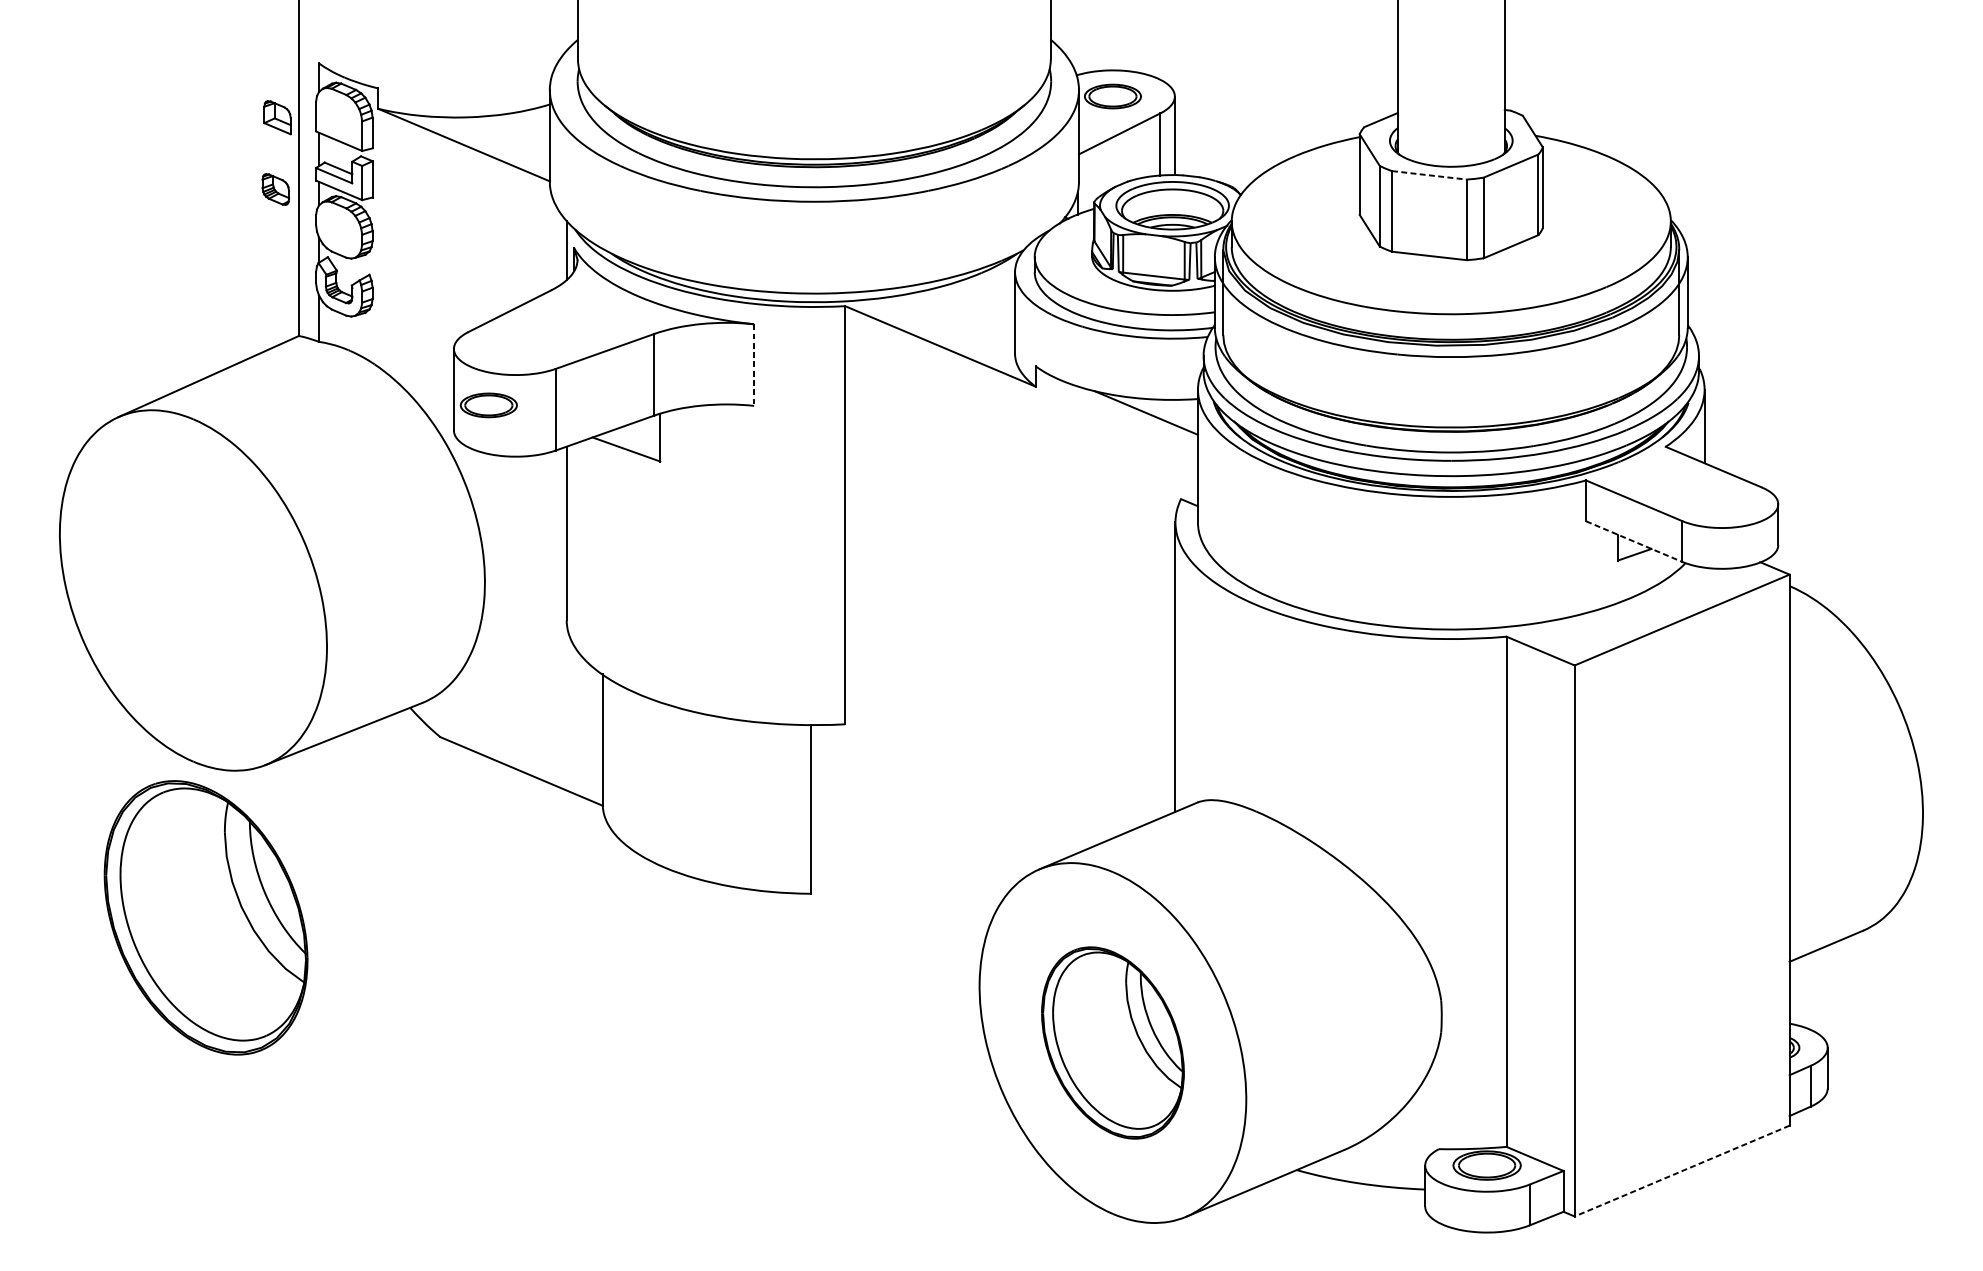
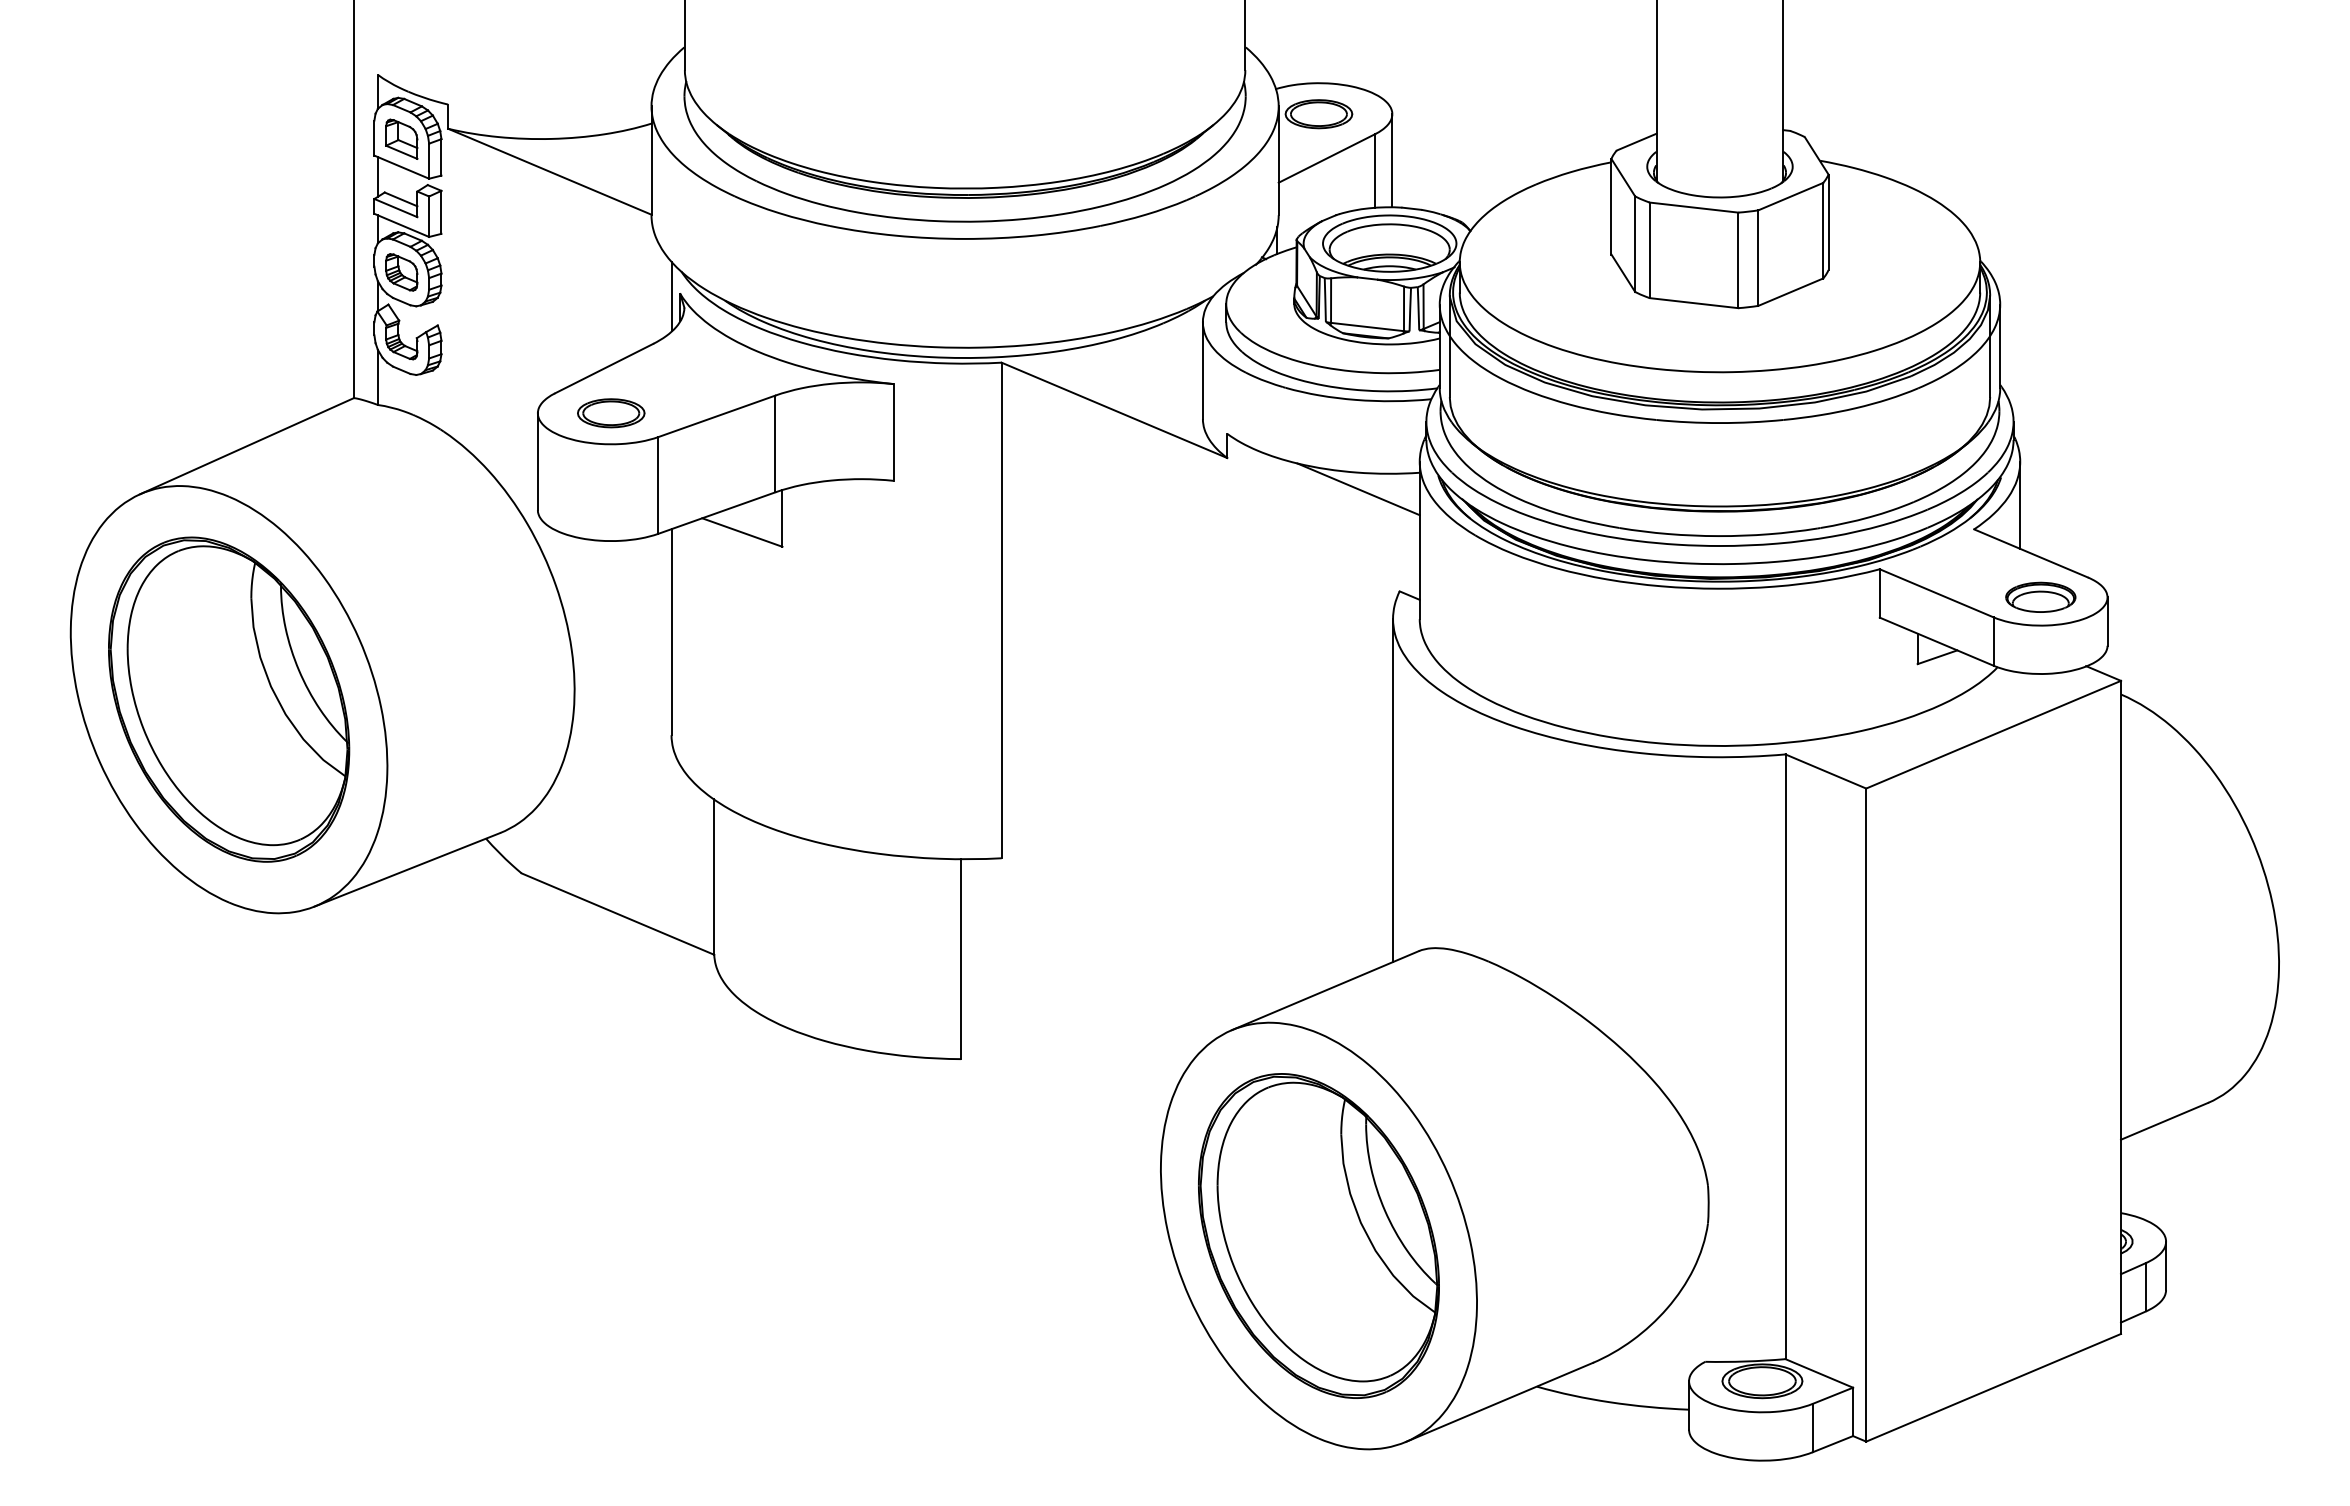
part: (277, 117) -> (401, 138), moved
line: (1429, 175) -> (1694, 207), dashed -> solid
part: (275, 189) -> (401, 272), moved
line: (753, 365) -> (893, 432), dashed -> solid
part: (489, 405) -> (611, 413), moved
part: (1721, 503) -> (2040, 596), added
line: (1633, 541) -> (1936, 641), dashed -> solid
part: (206, 917) -> (229, 699), moved
part: (1112, 1042) -> (1318, 1235), size x1.43
line: (1682, 1171) -> (1993, 1388), dashed -> solid

